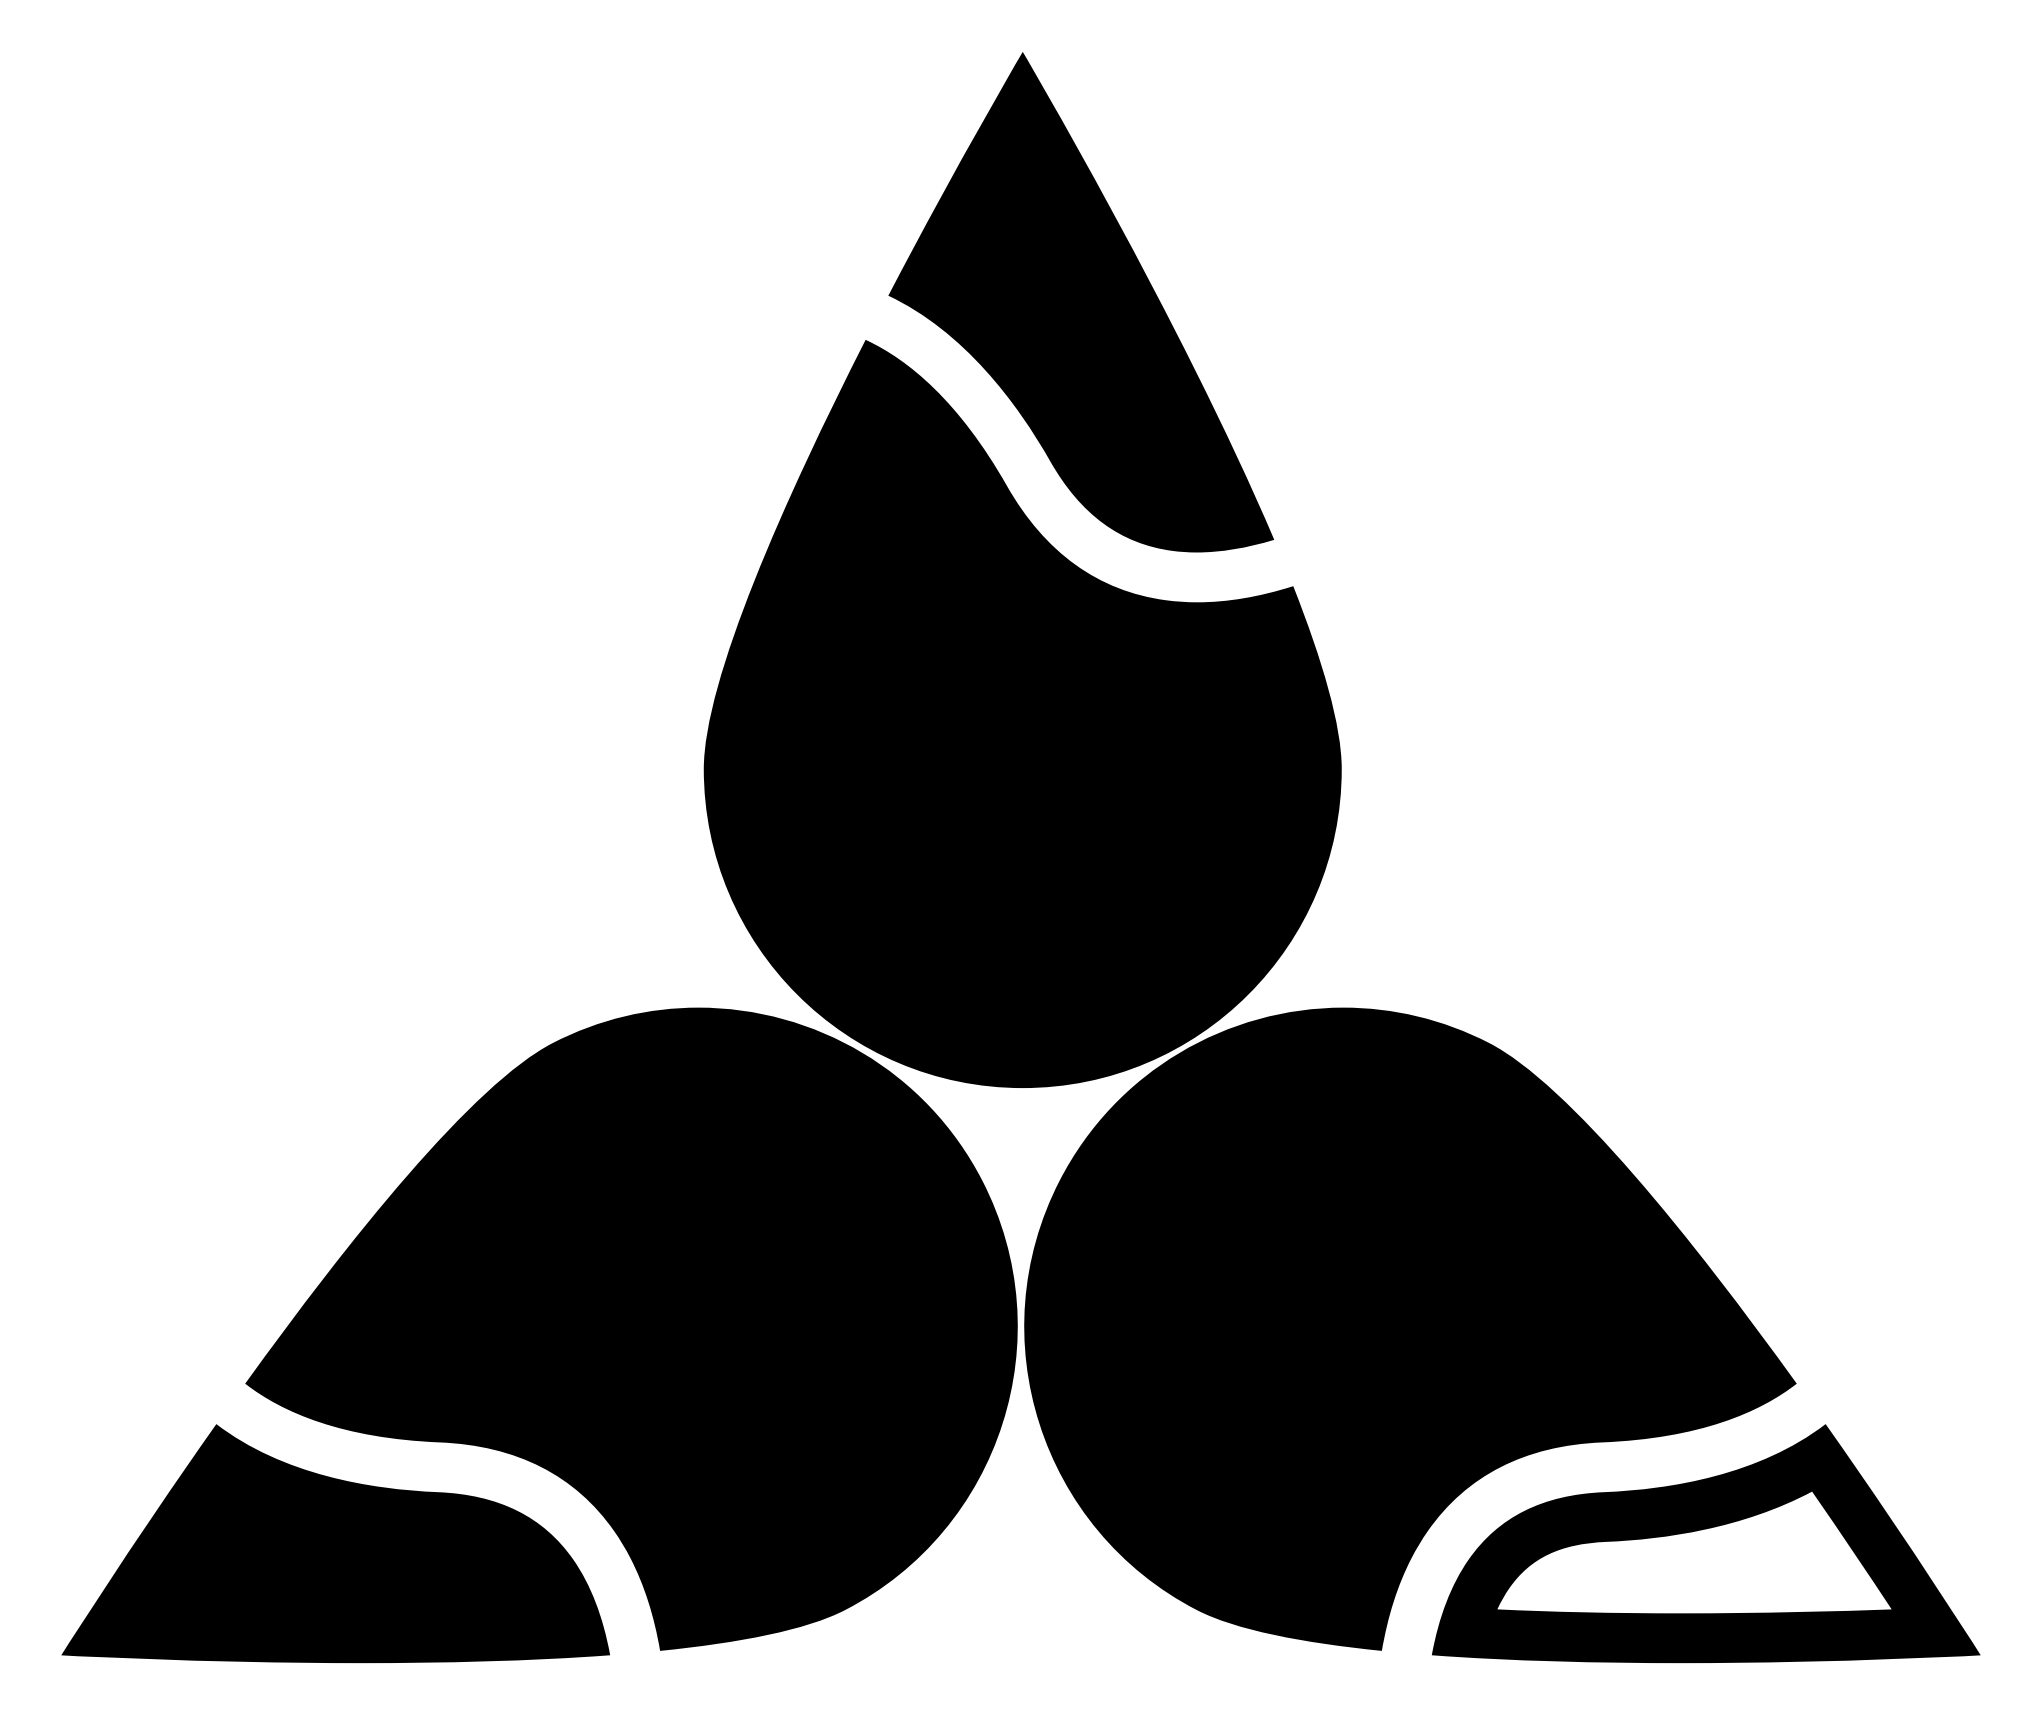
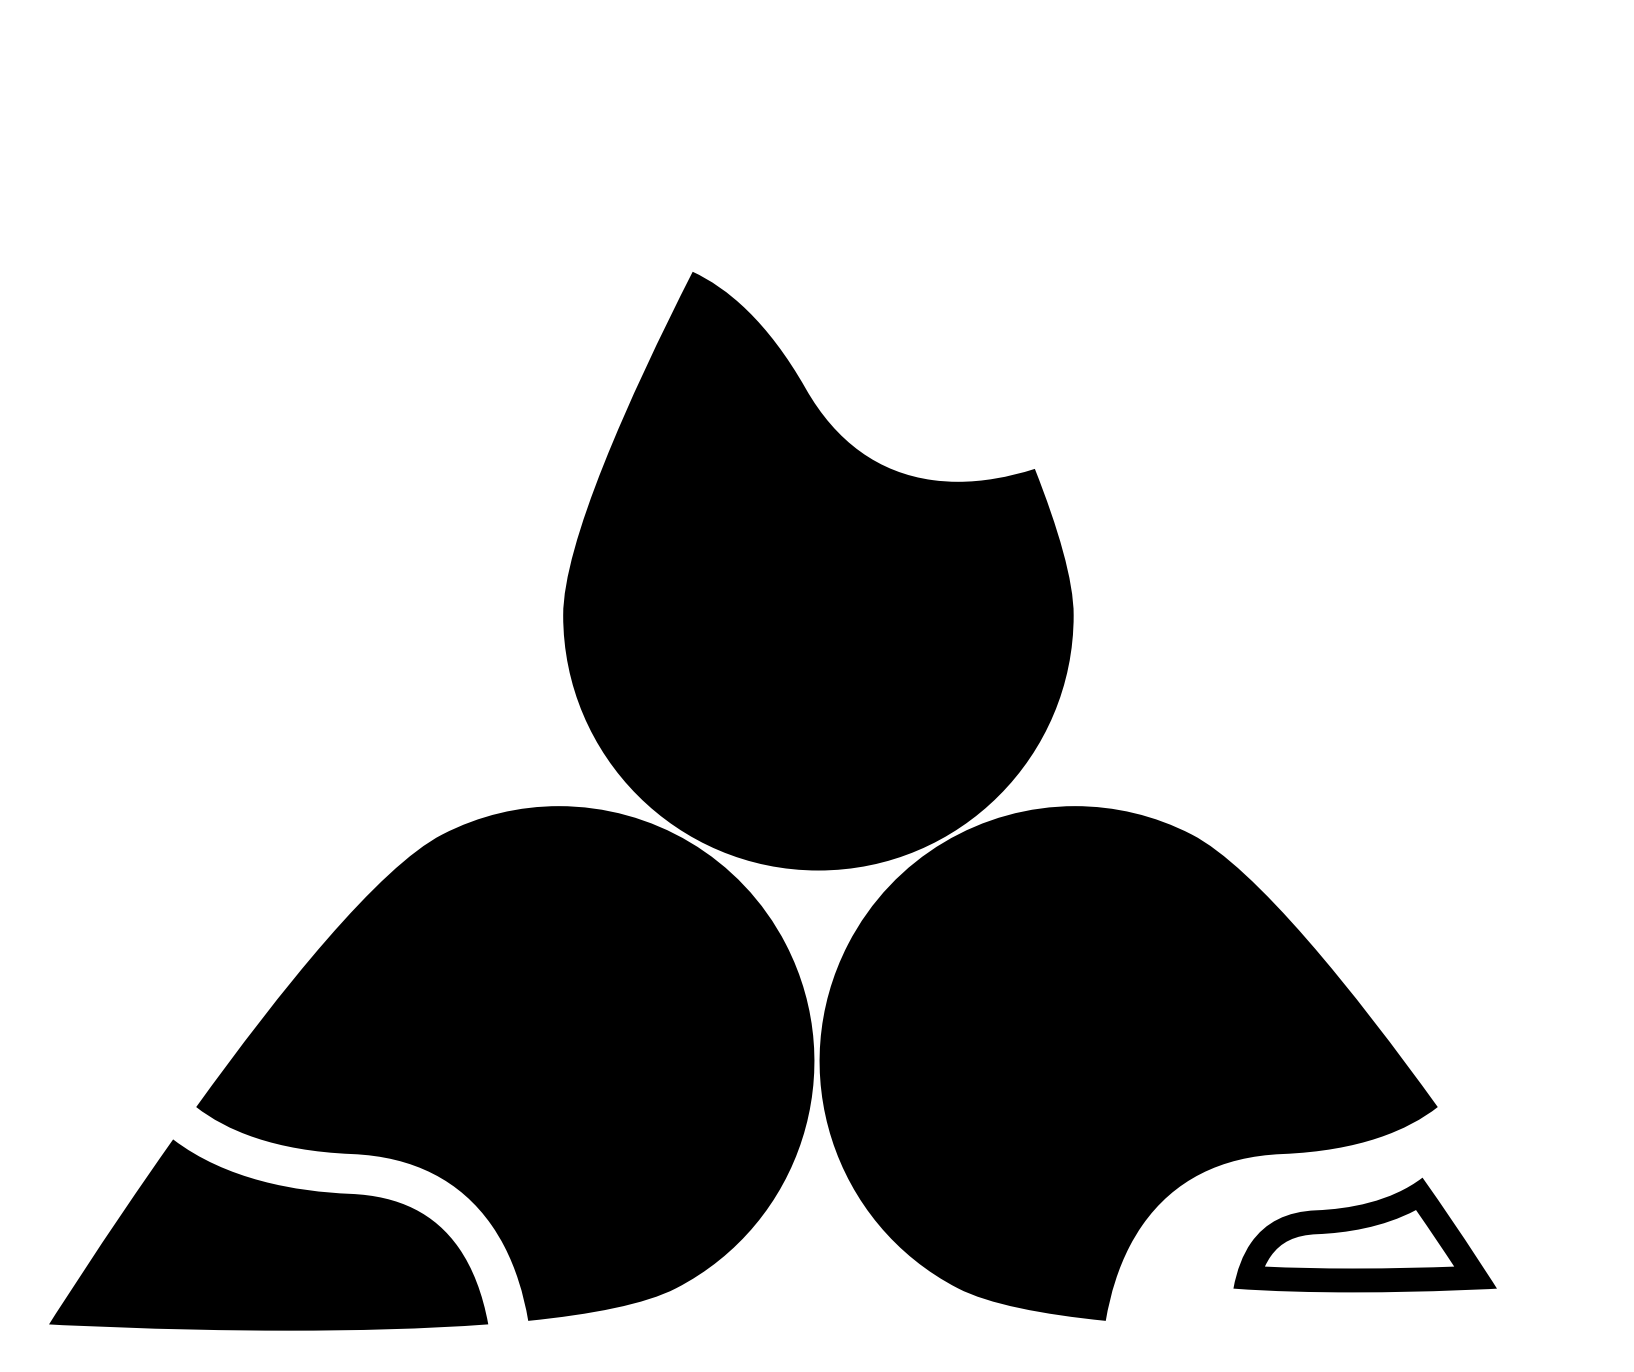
part: (1081, 302) -> (865, 241), removed
part: (1705, 1542) -> (1364, 1234), size x0.6

